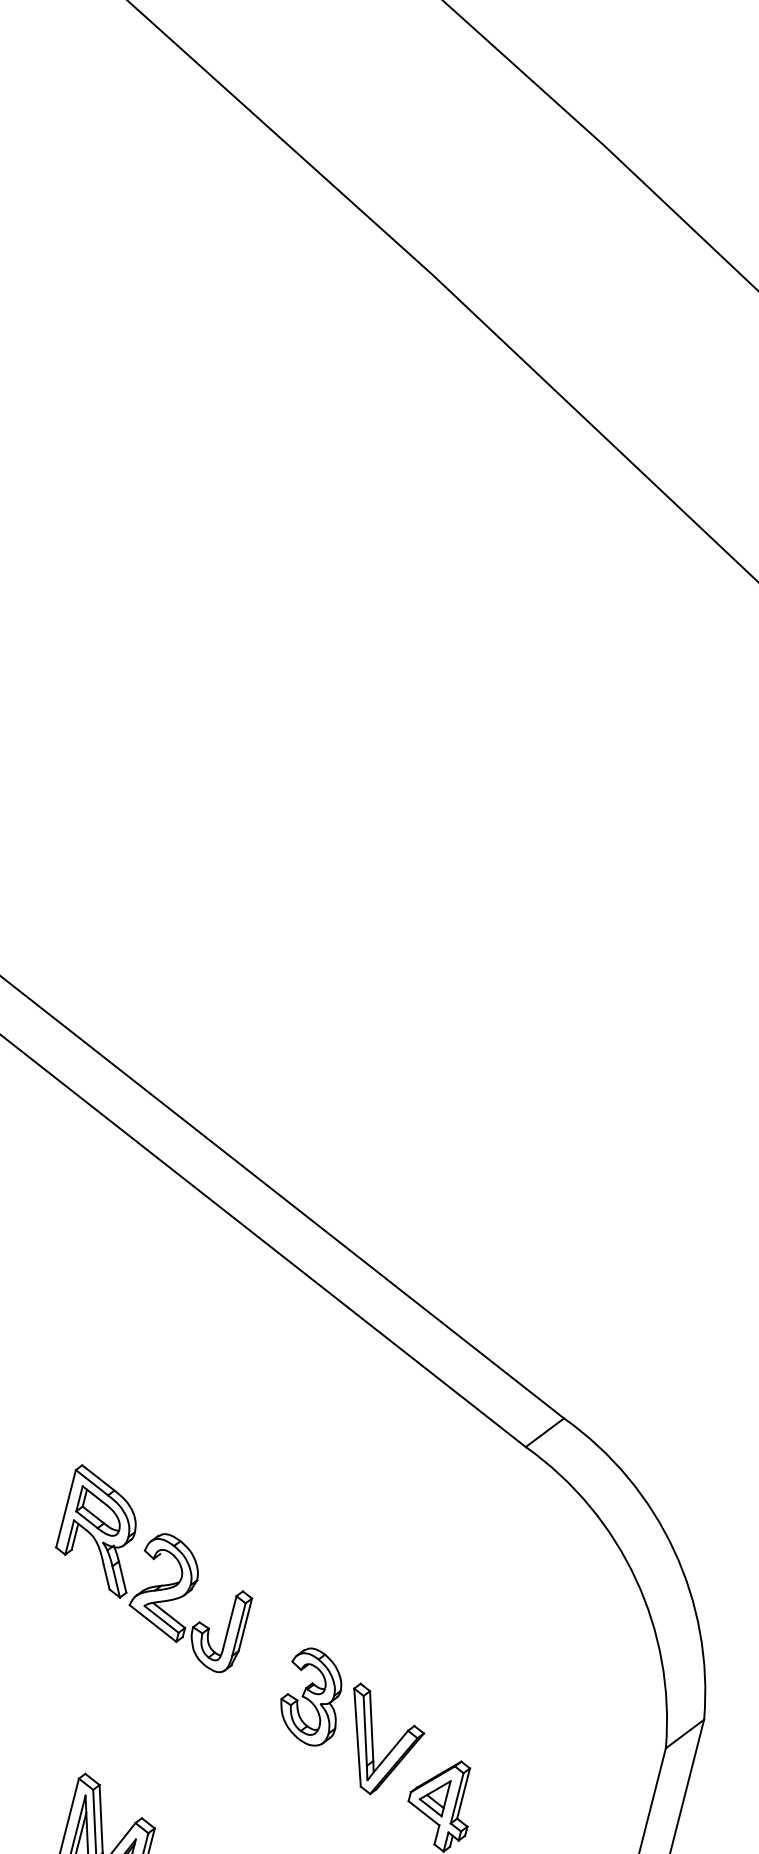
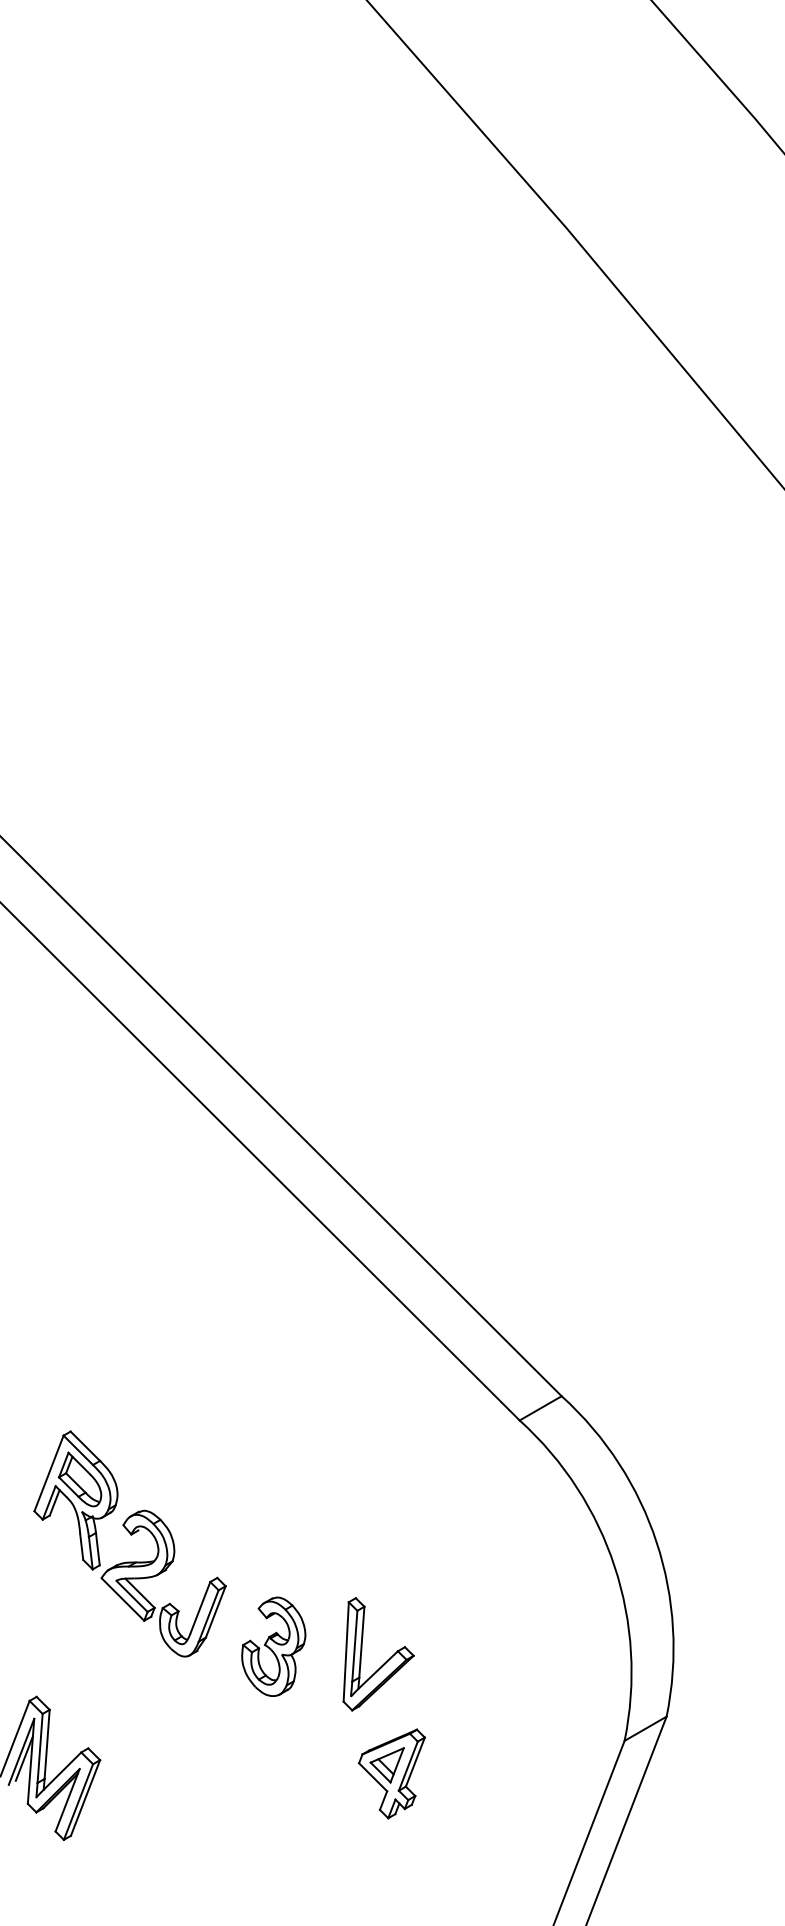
part: (152, 1559) -> (130, 1535), moved
part: (397, 1742) -> (385, 1661), moved

